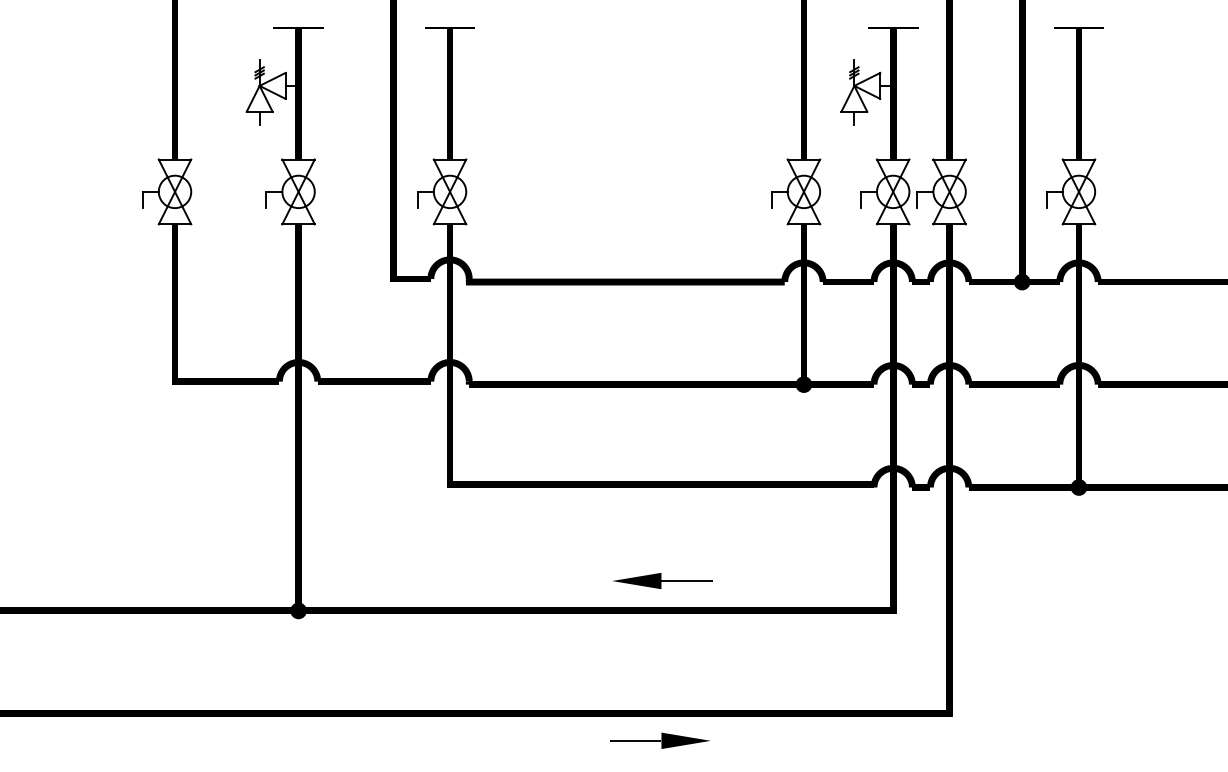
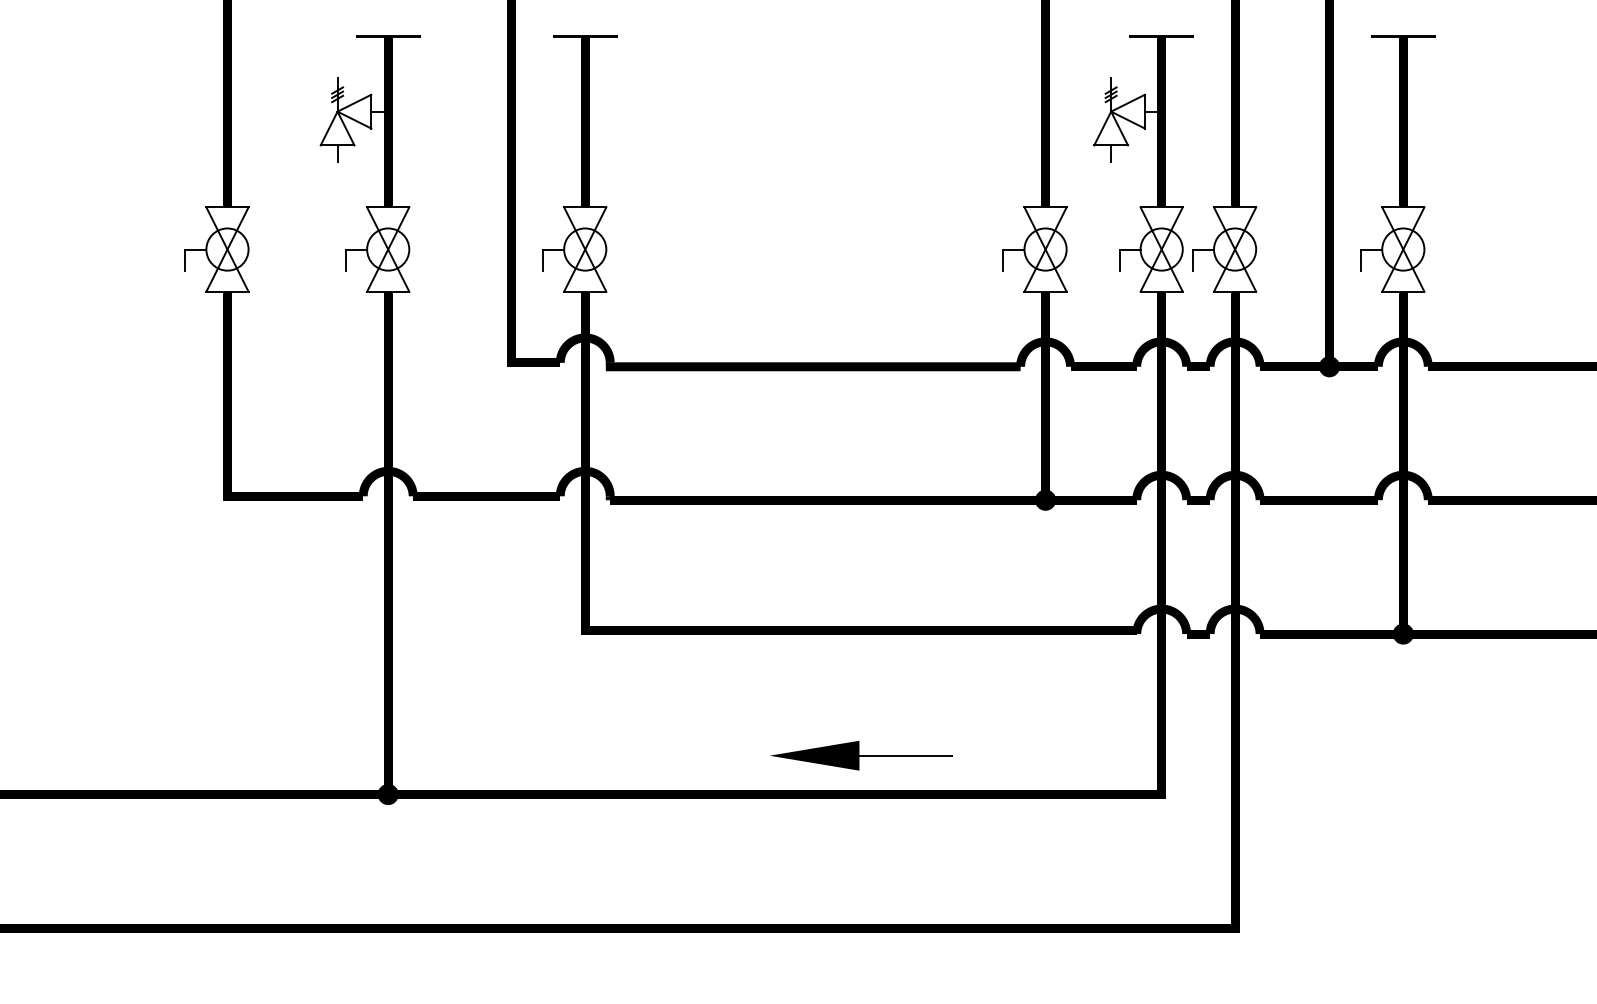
part: (662, 580) -> (861, 755), size x1.4
part: (660, 740) -> (858, 963), removed

